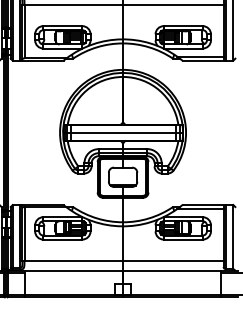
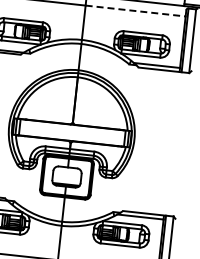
line: (173, 4) -> (135, 10), solid -> dashed
line: (123, 132) -> (72, 132), removed

